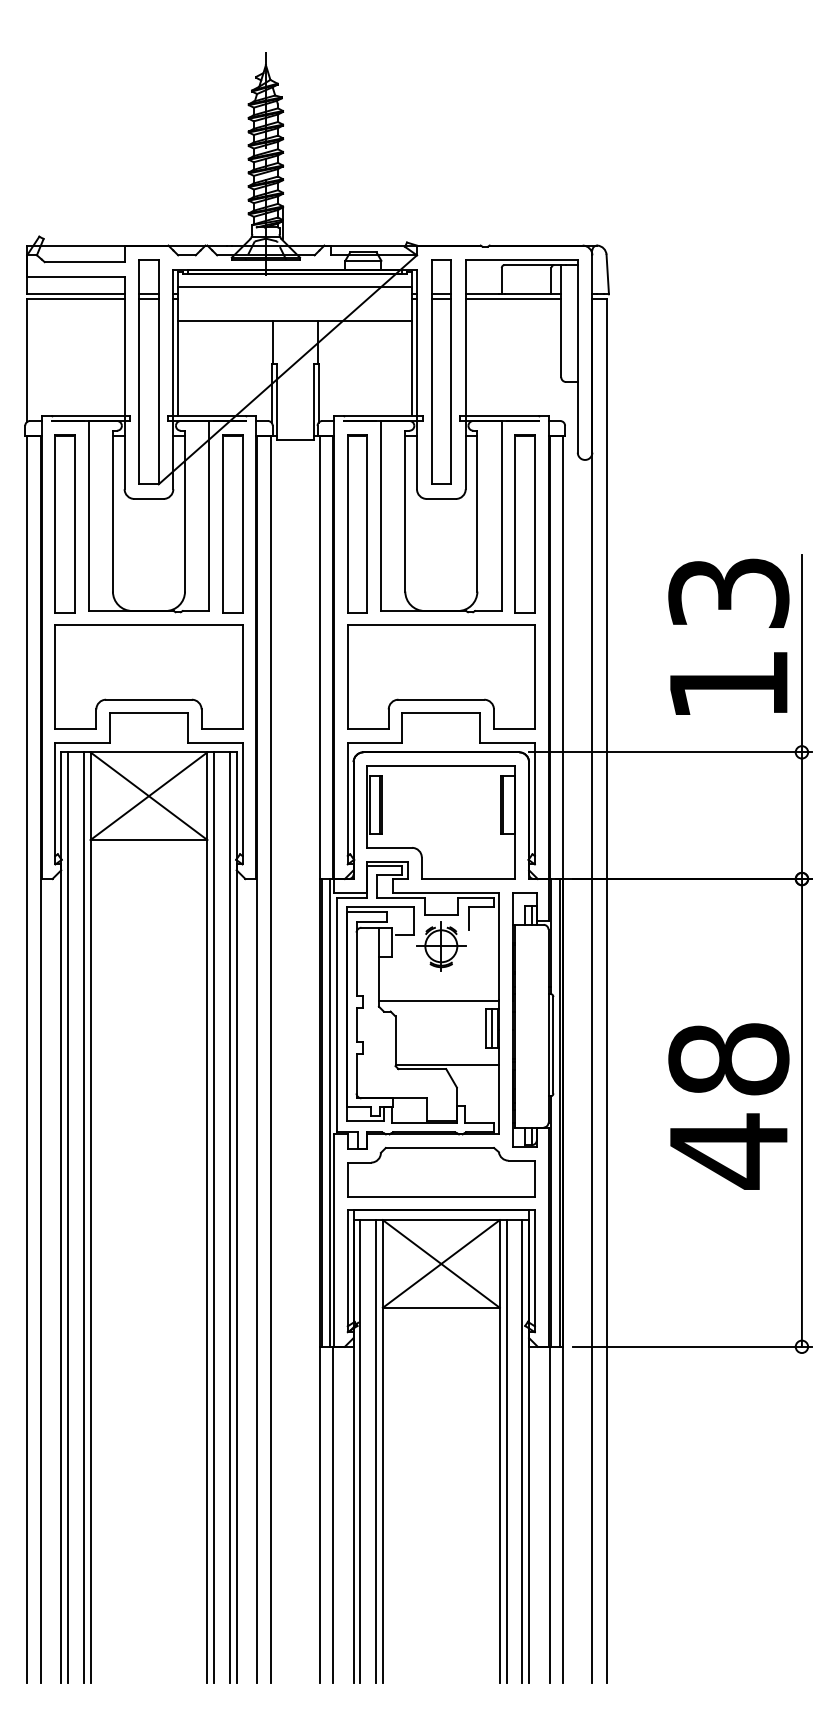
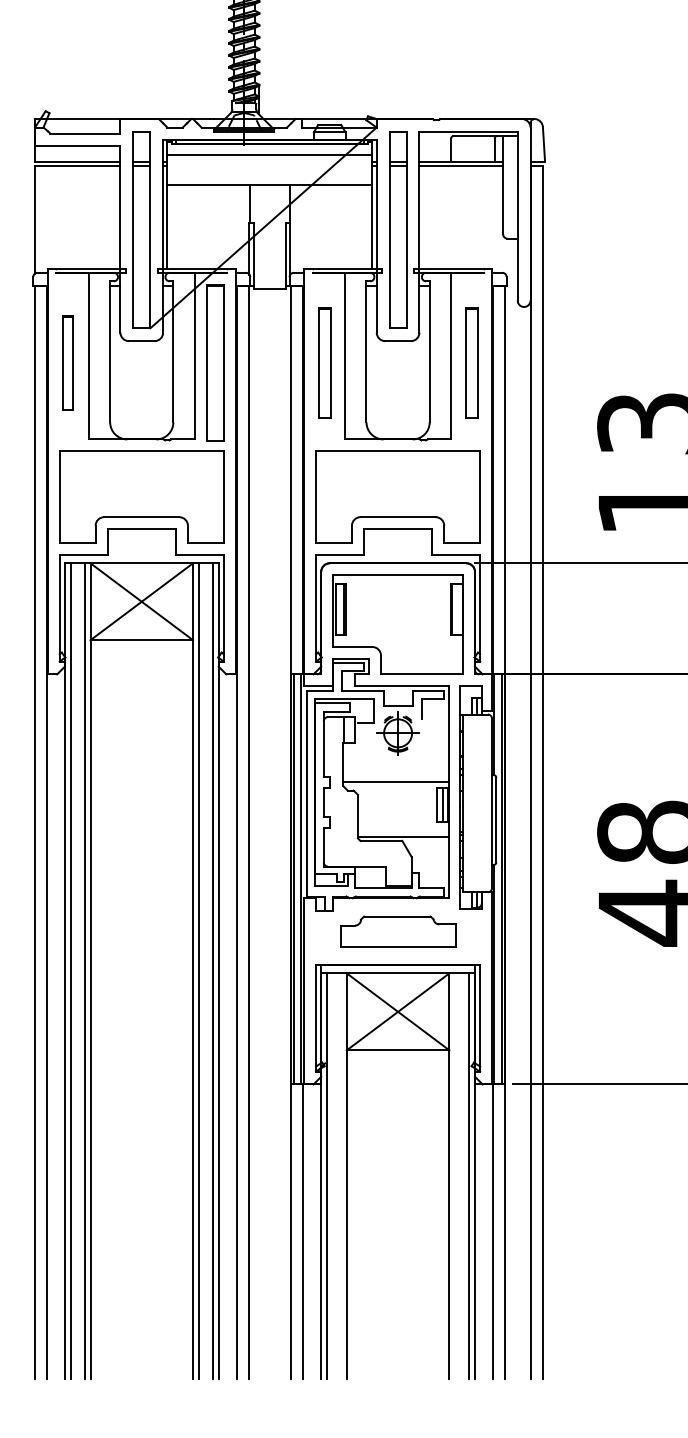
part: (64, 523) -> (67, 362), size x0.6
part: (357, 523) -> (324, 362), size x0.7
part: (524, 523) -> (470, 362), size x0.7
part: (441, 1172) -> (398, 931), size x0.7
line: (376, 1451) -> (341, 1176), removed
line: (506, 1451) -> (455, 1176), removed

